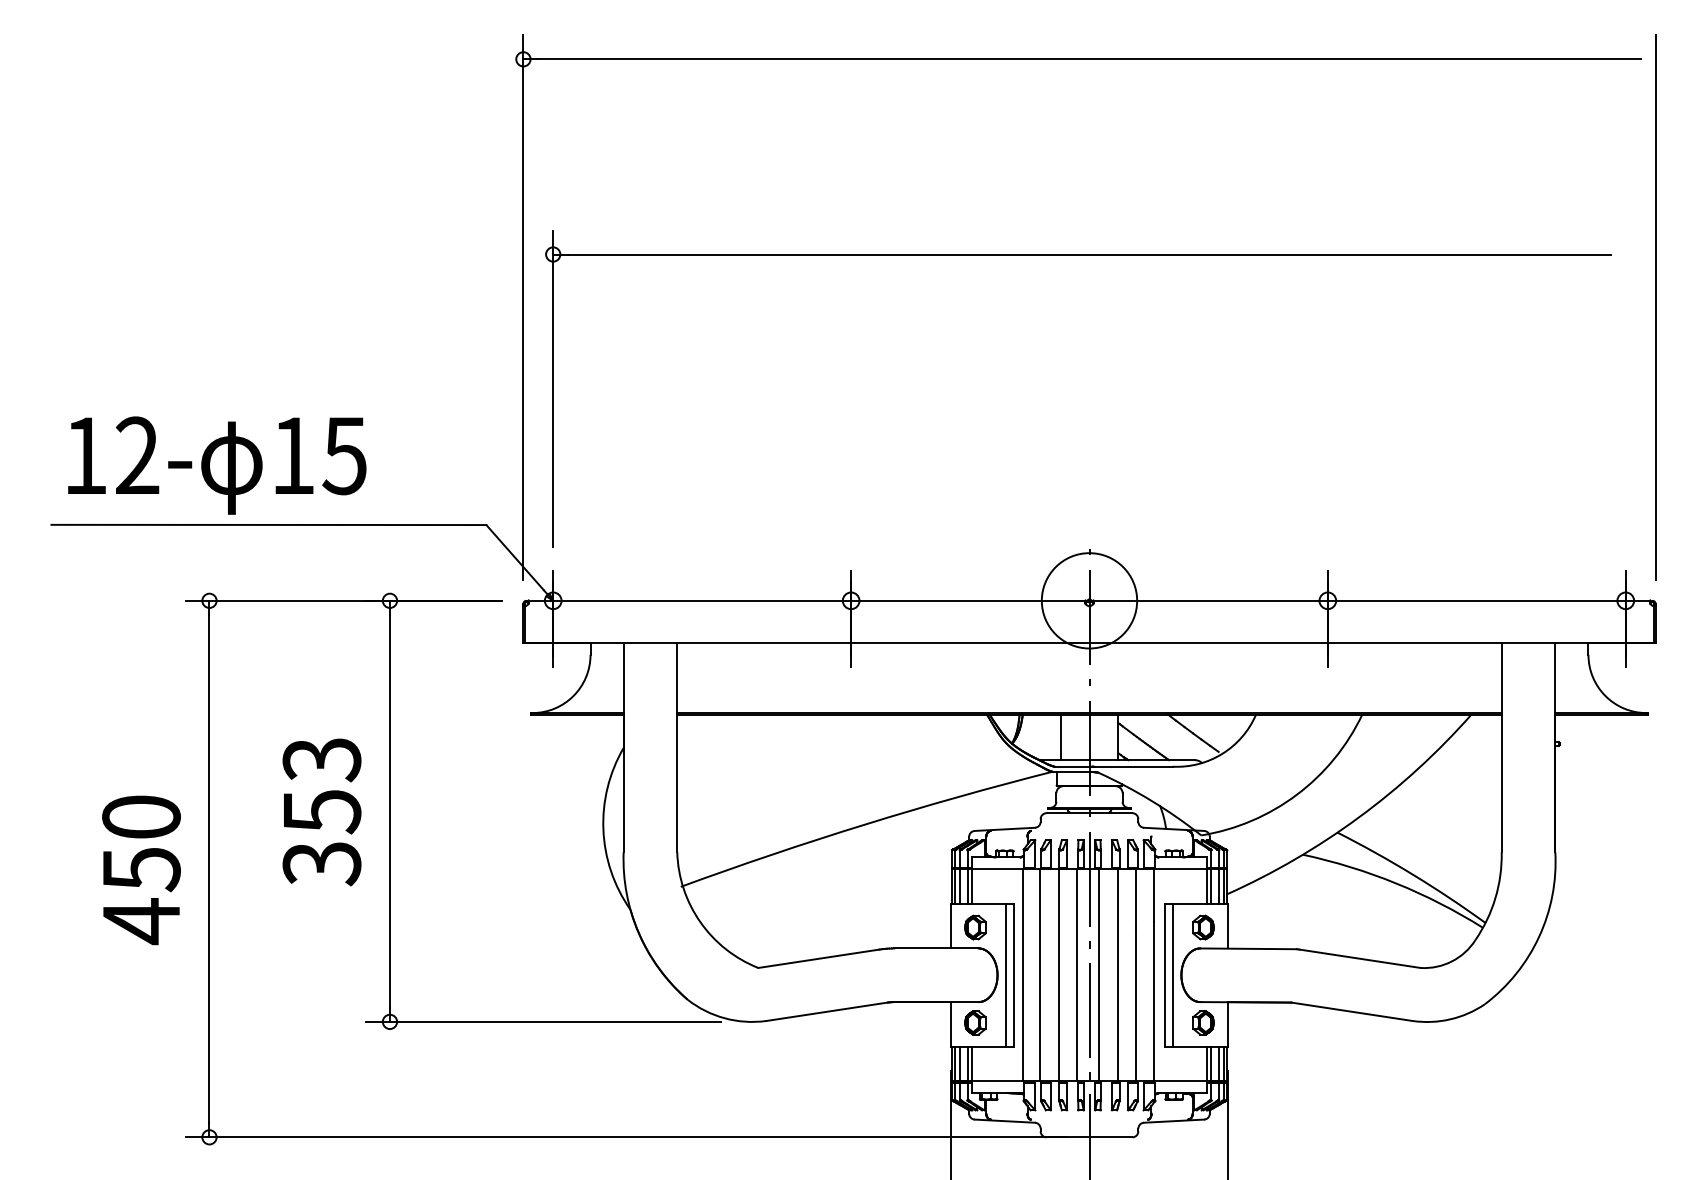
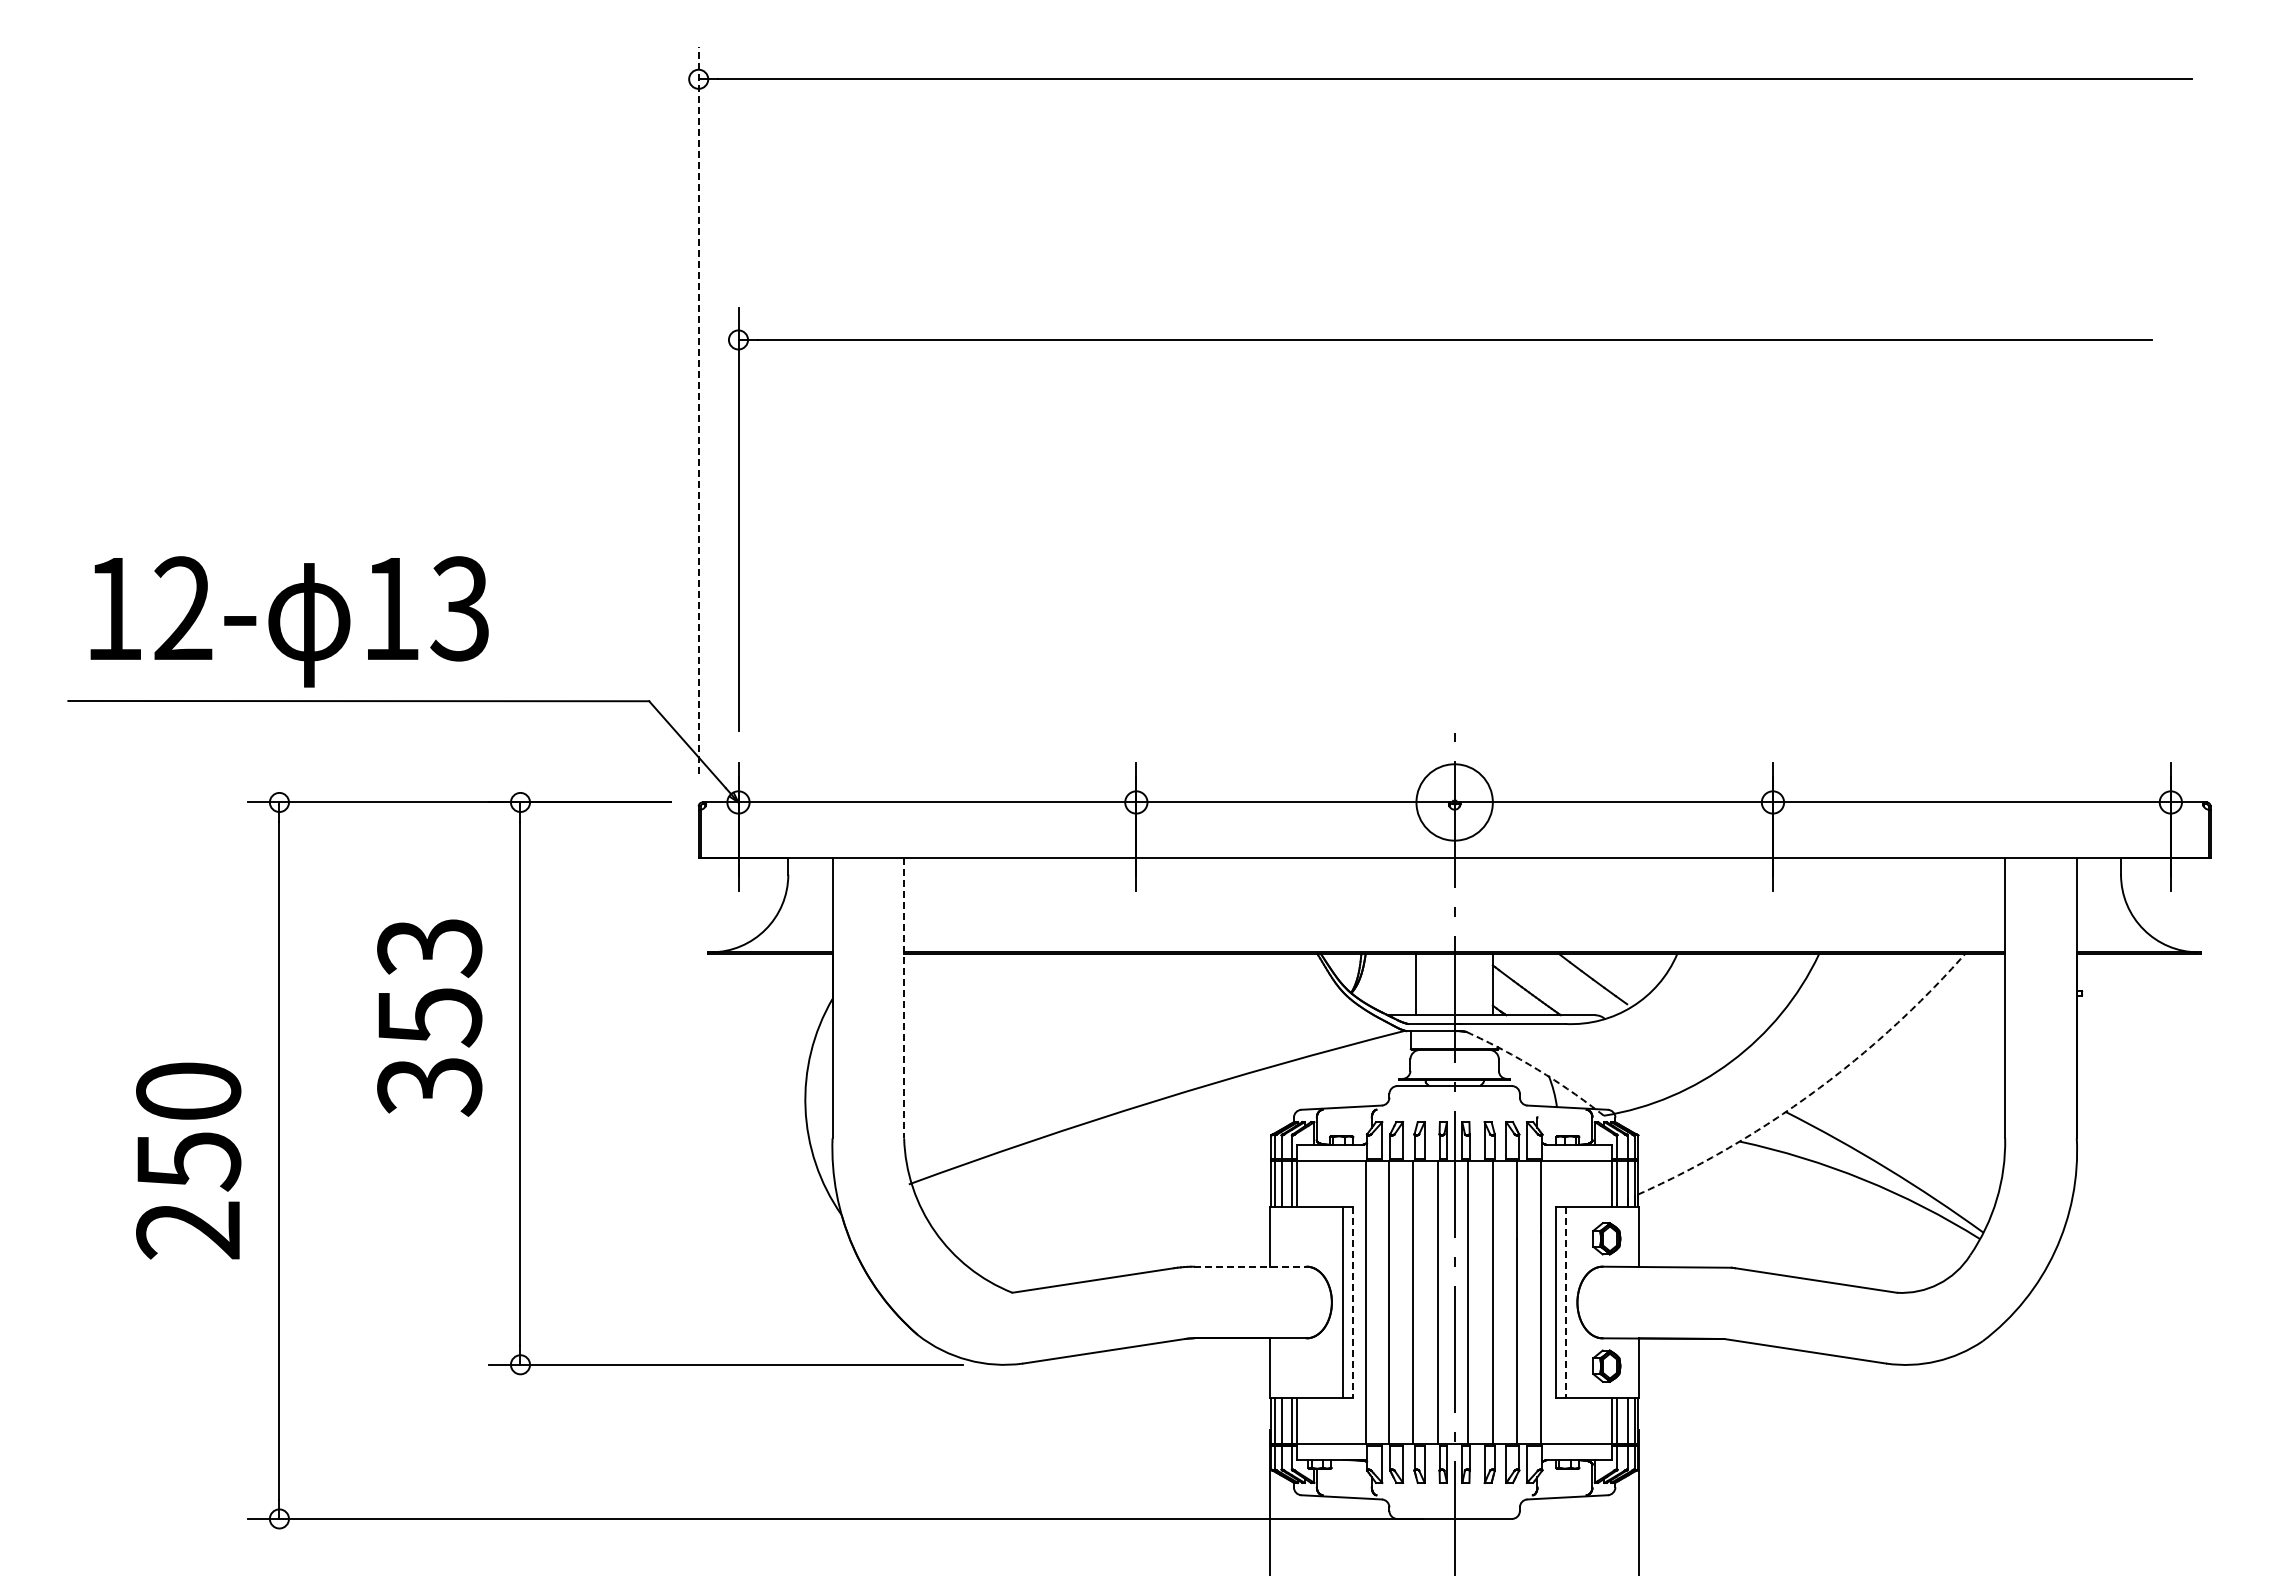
line: (523, 307) -> (698, 410), solid -> dashed
line: (1655, 307) -> (2210, 410), removed
text: (344, 455) -> (459, 608), 15 -> 13
circle: (1089, 600) -> (1454, 802), size x0.6
line: (677, 747) -> (904, 998), solid -> dashed
arc: (1151, 800) -> (1537, 1069), solid -> dashed
text: (321, 812) -> (429, 1017), moved
arc: (1358, 817) -> (1814, 1091), solid -> dashed
text: (140, 921) -> (187, 1230), 450 -> 250
part: (975, 927) -> (1302, 1238), removed
line: (936, 948) -> (1250, 1266), solid -> dashed
line: (1013, 976) -> (1353, 1303), solid -> dashed
line: (1173, 976) -> (1566, 1303), solid -> dashed
part: (975, 1022) -> (1302, 1365), removed

